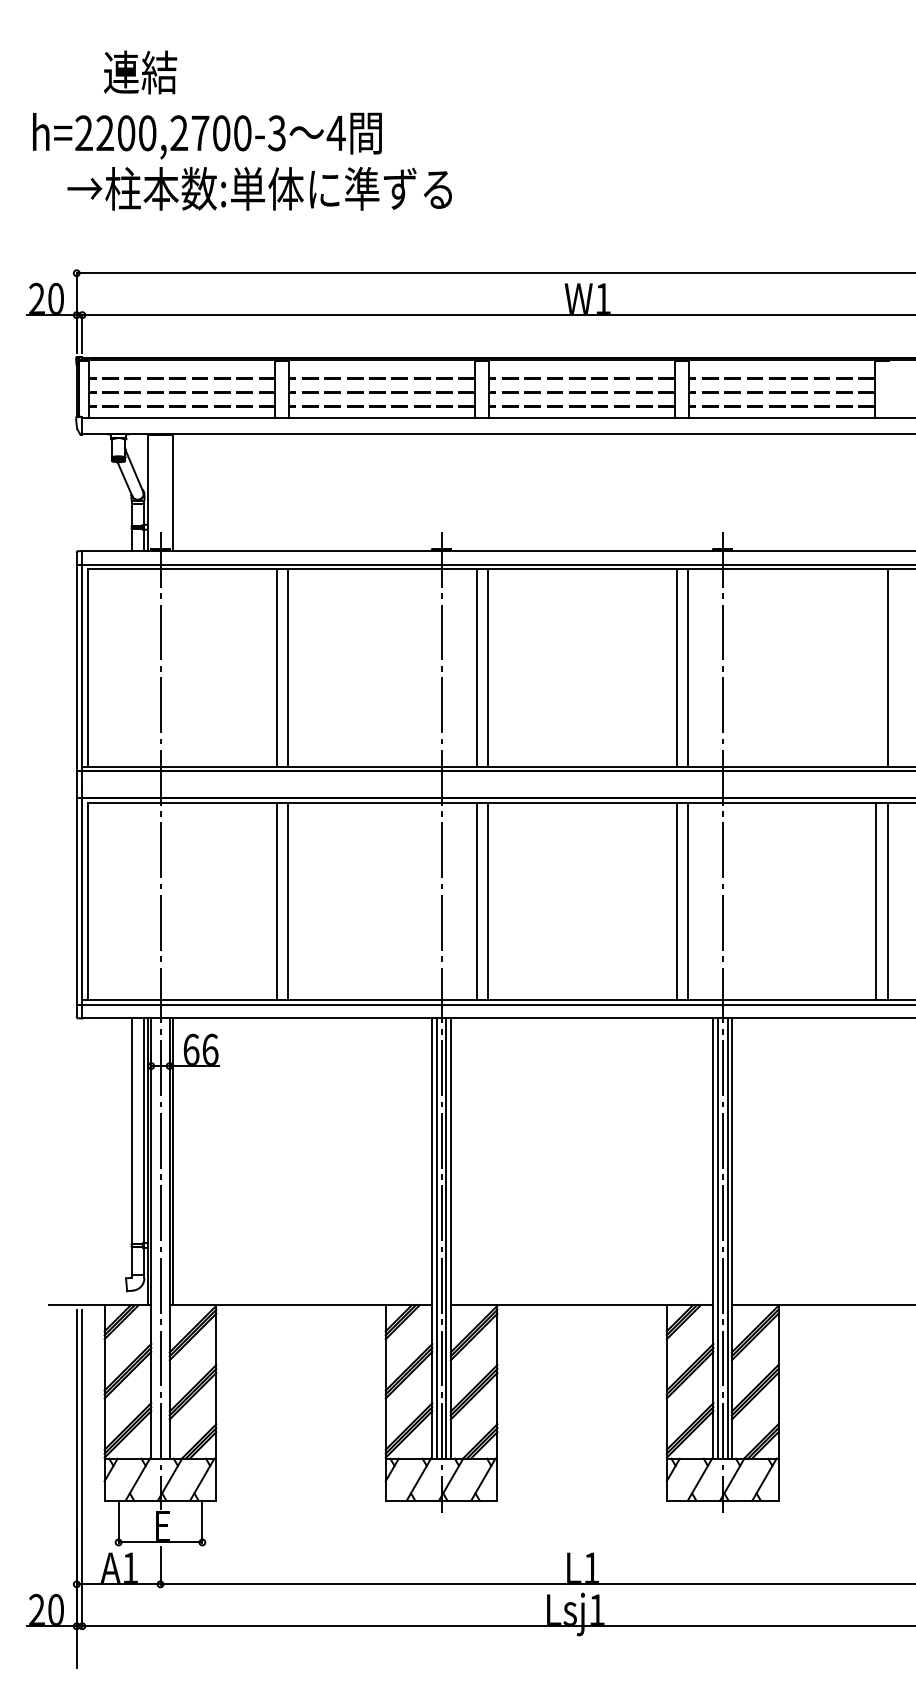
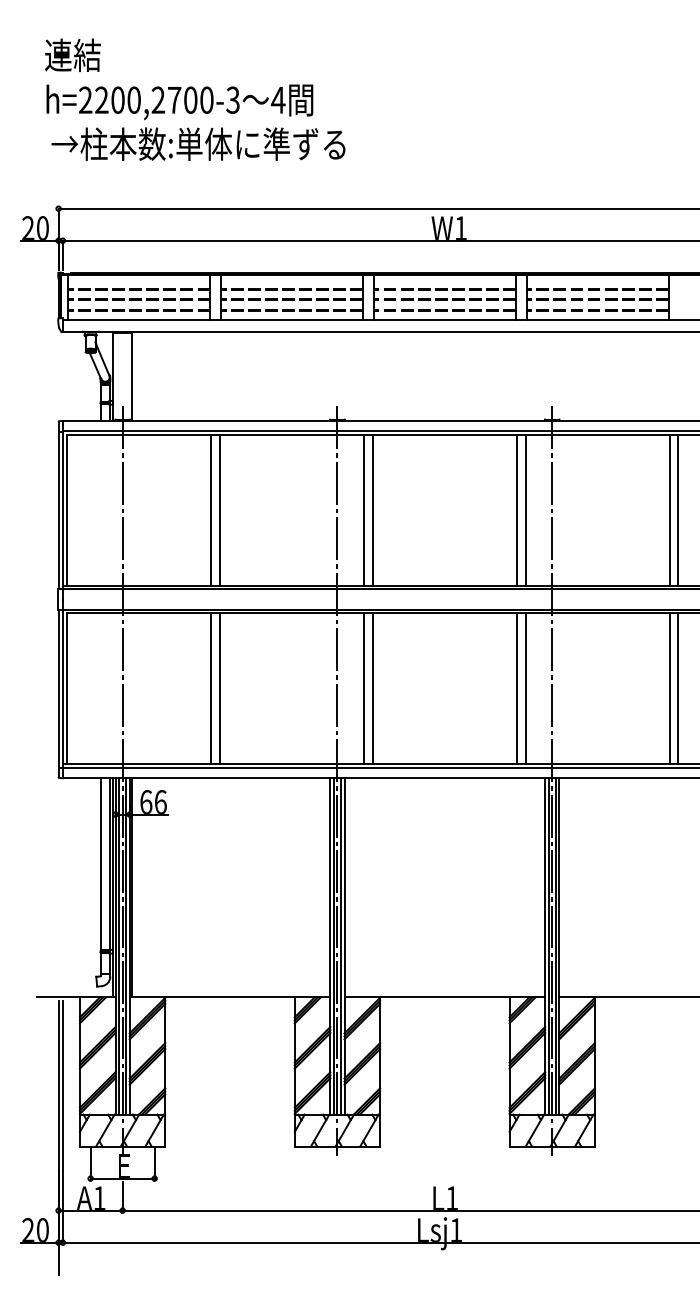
text: (140, 72) -> (72, 55), moved
text: (207, 135) -> (179, 101), moved
line: (876, 667) -> (669, 510), added
line: (155, 1238) -> (118, 946), added
line: (165, 1238) -> (126, 946), added

